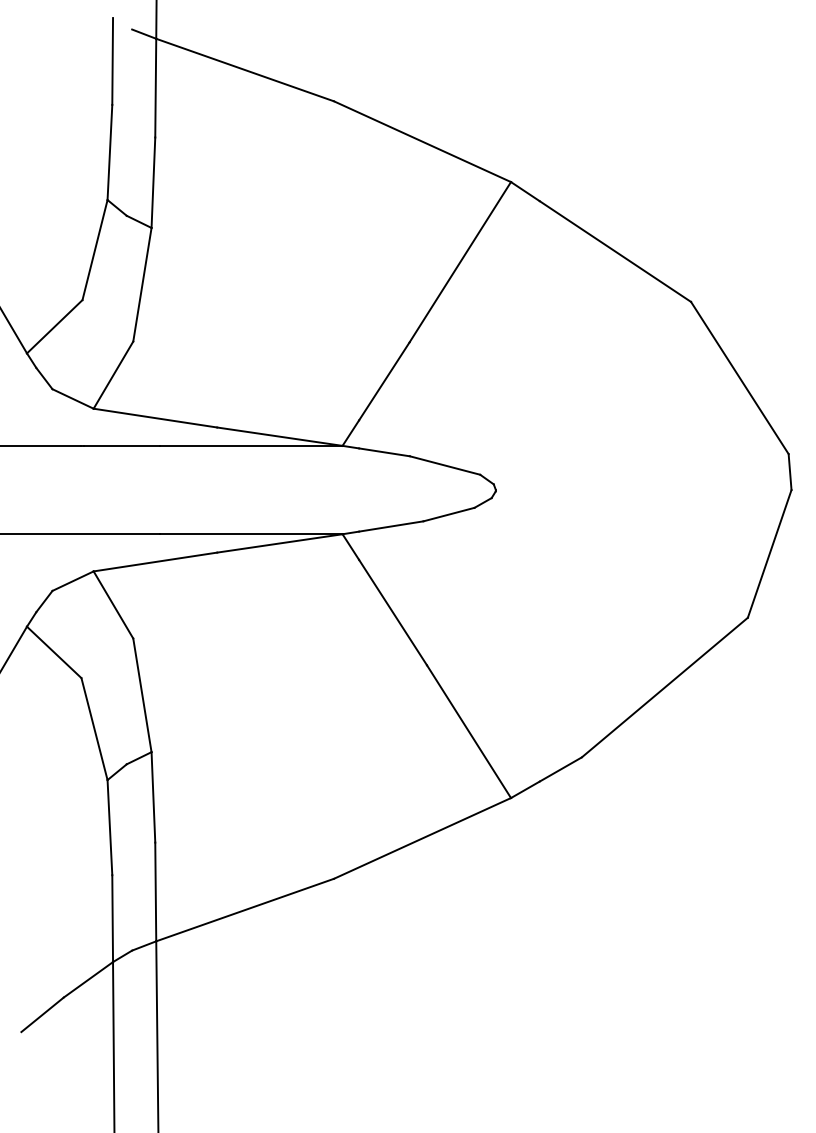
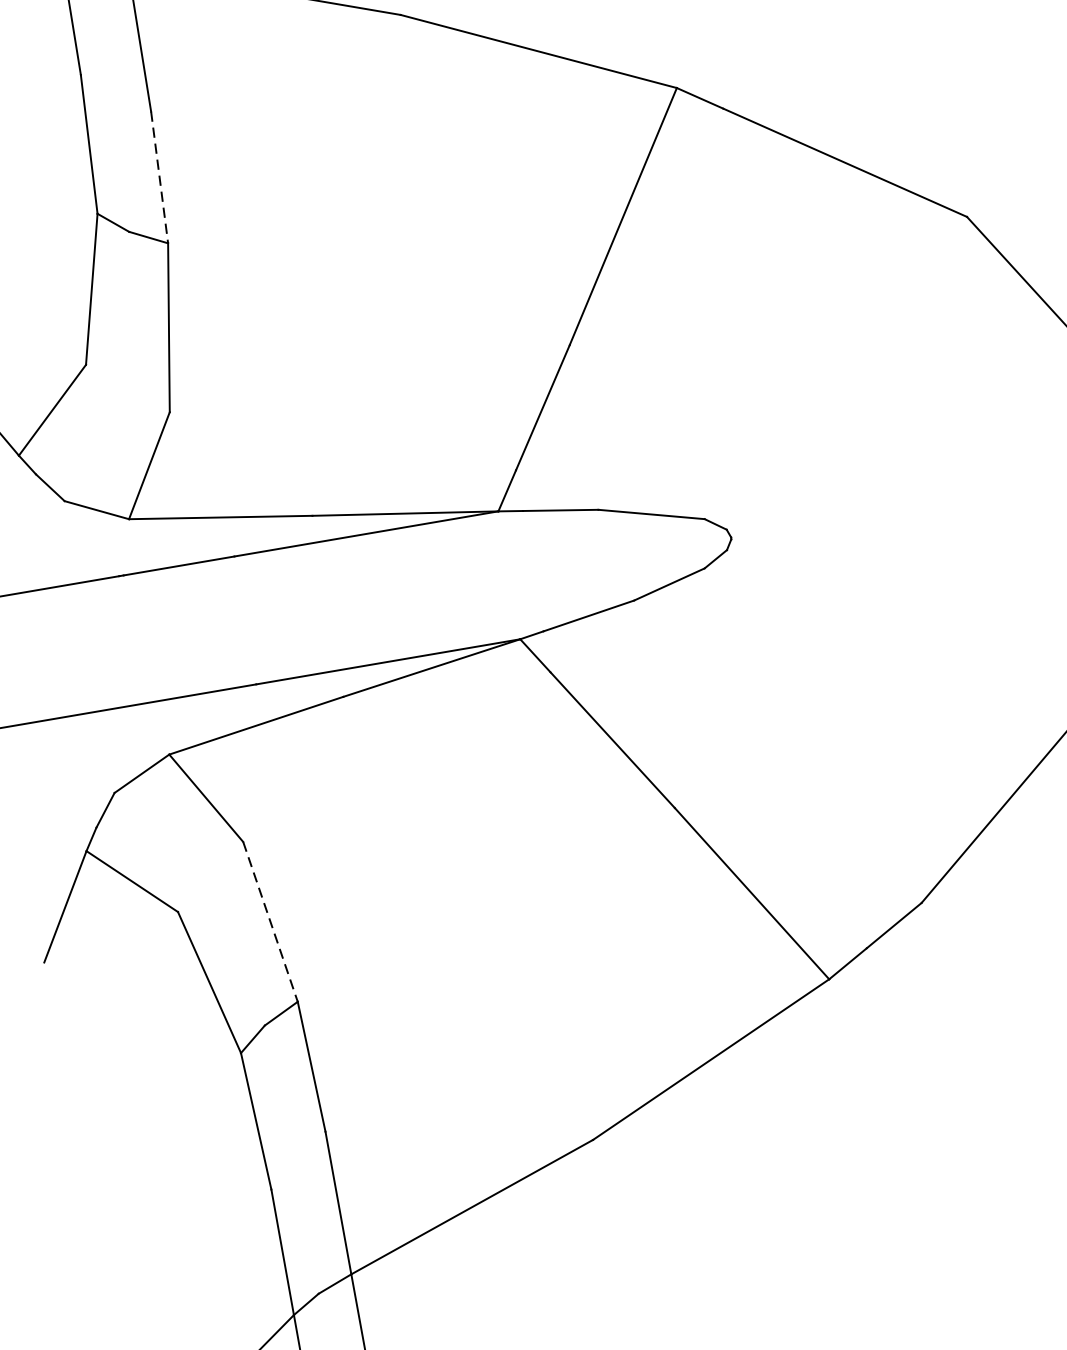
line: (153, 183) -> (159, 178), solid -> dashed
line: (142, 695) -> (270, 922), solid -> dashed

